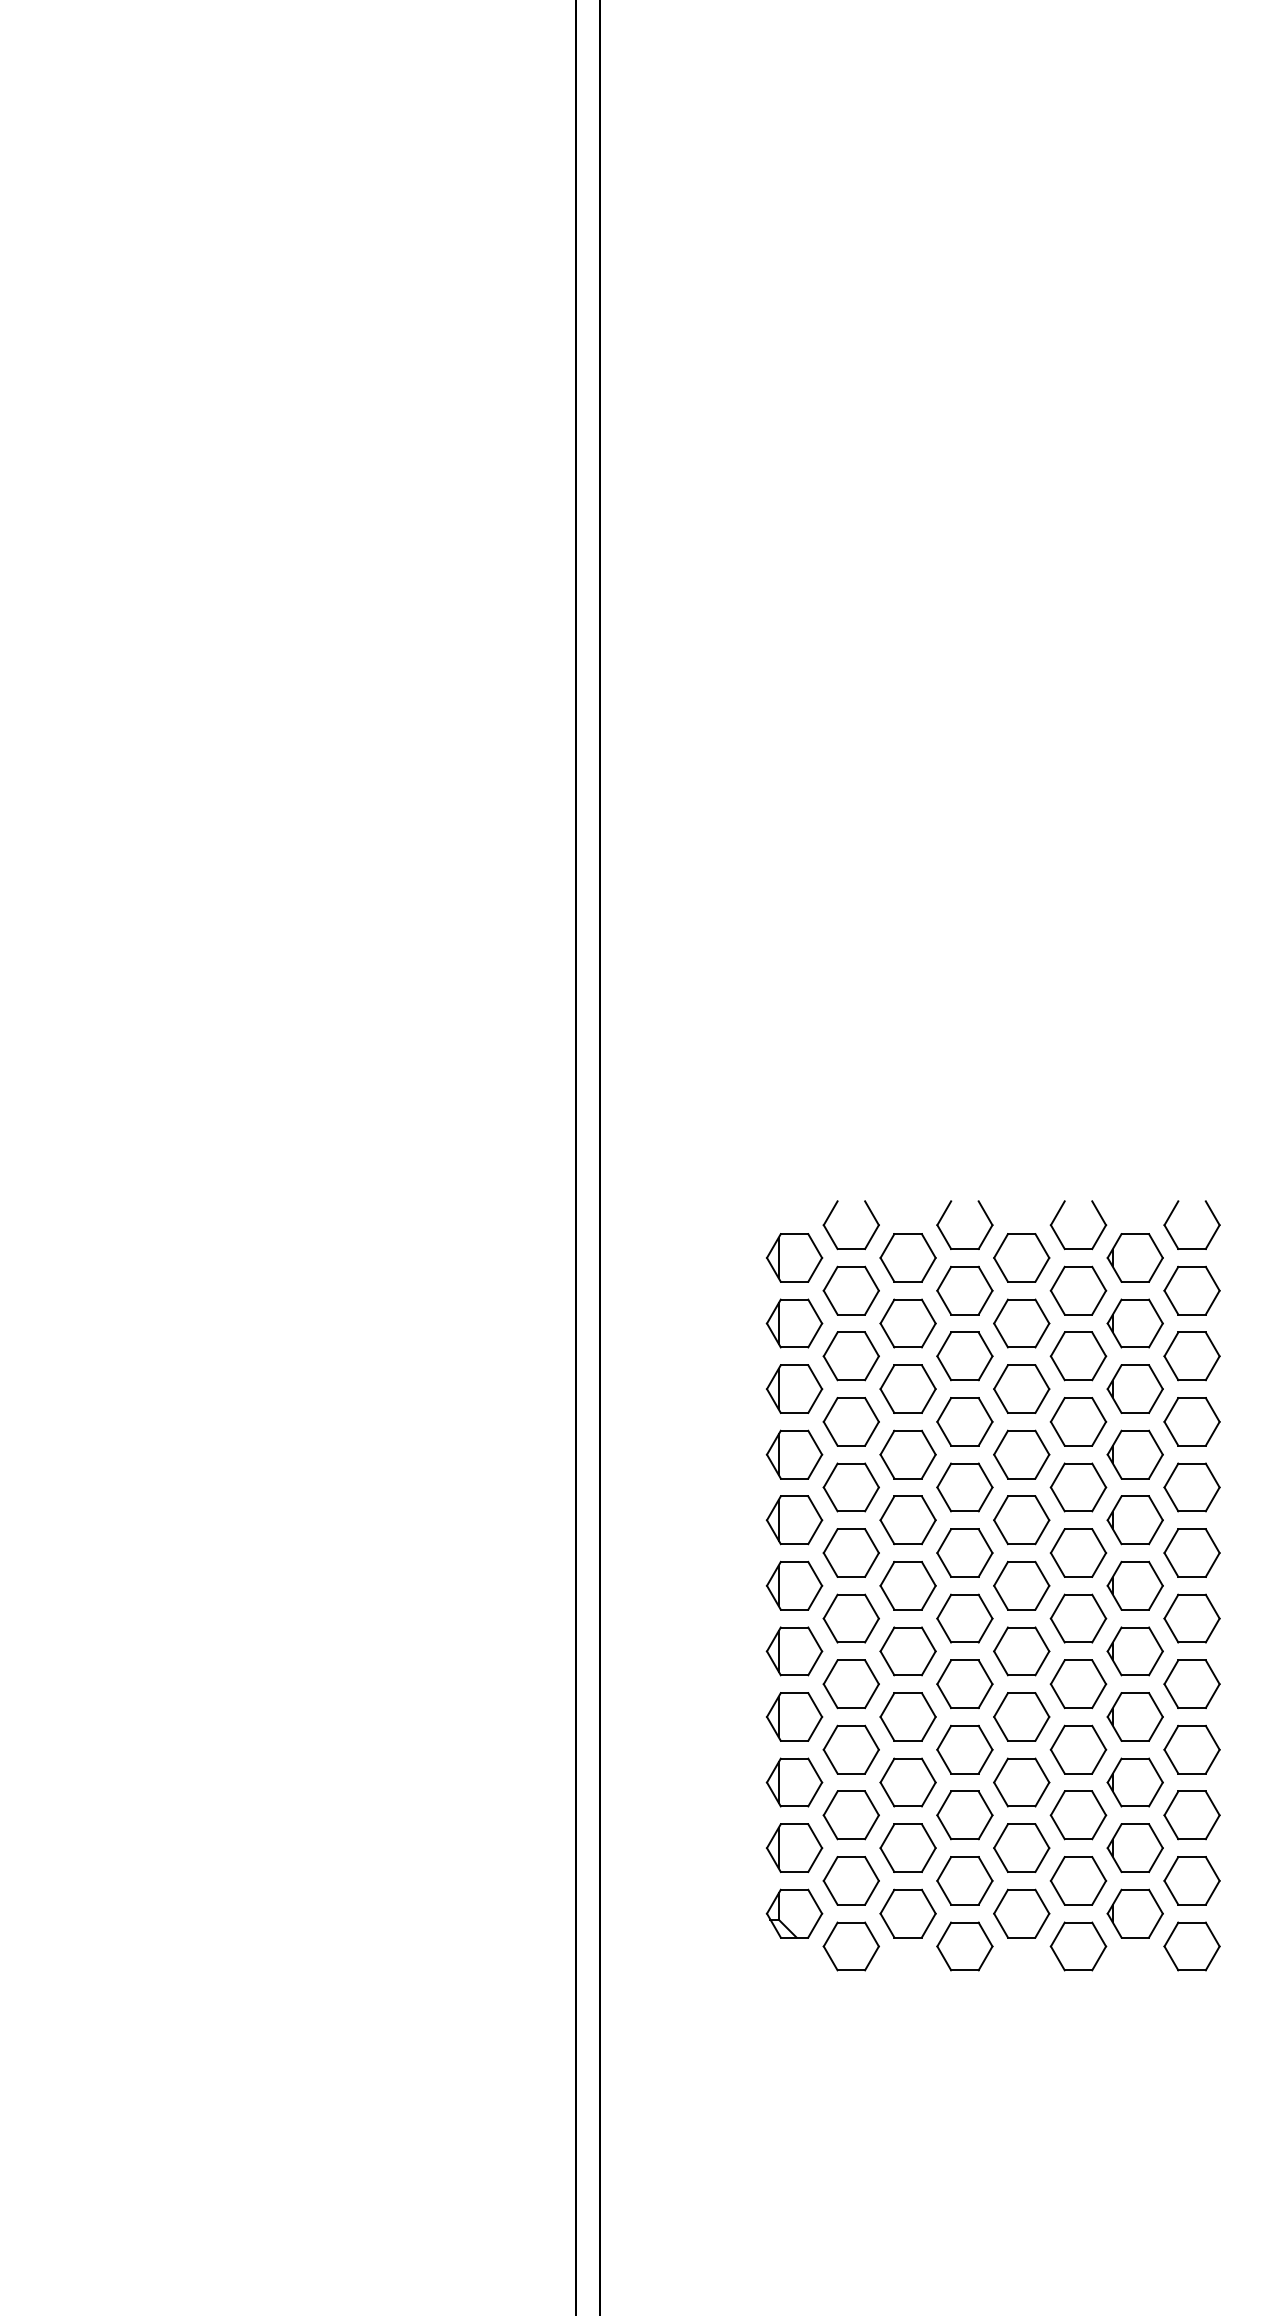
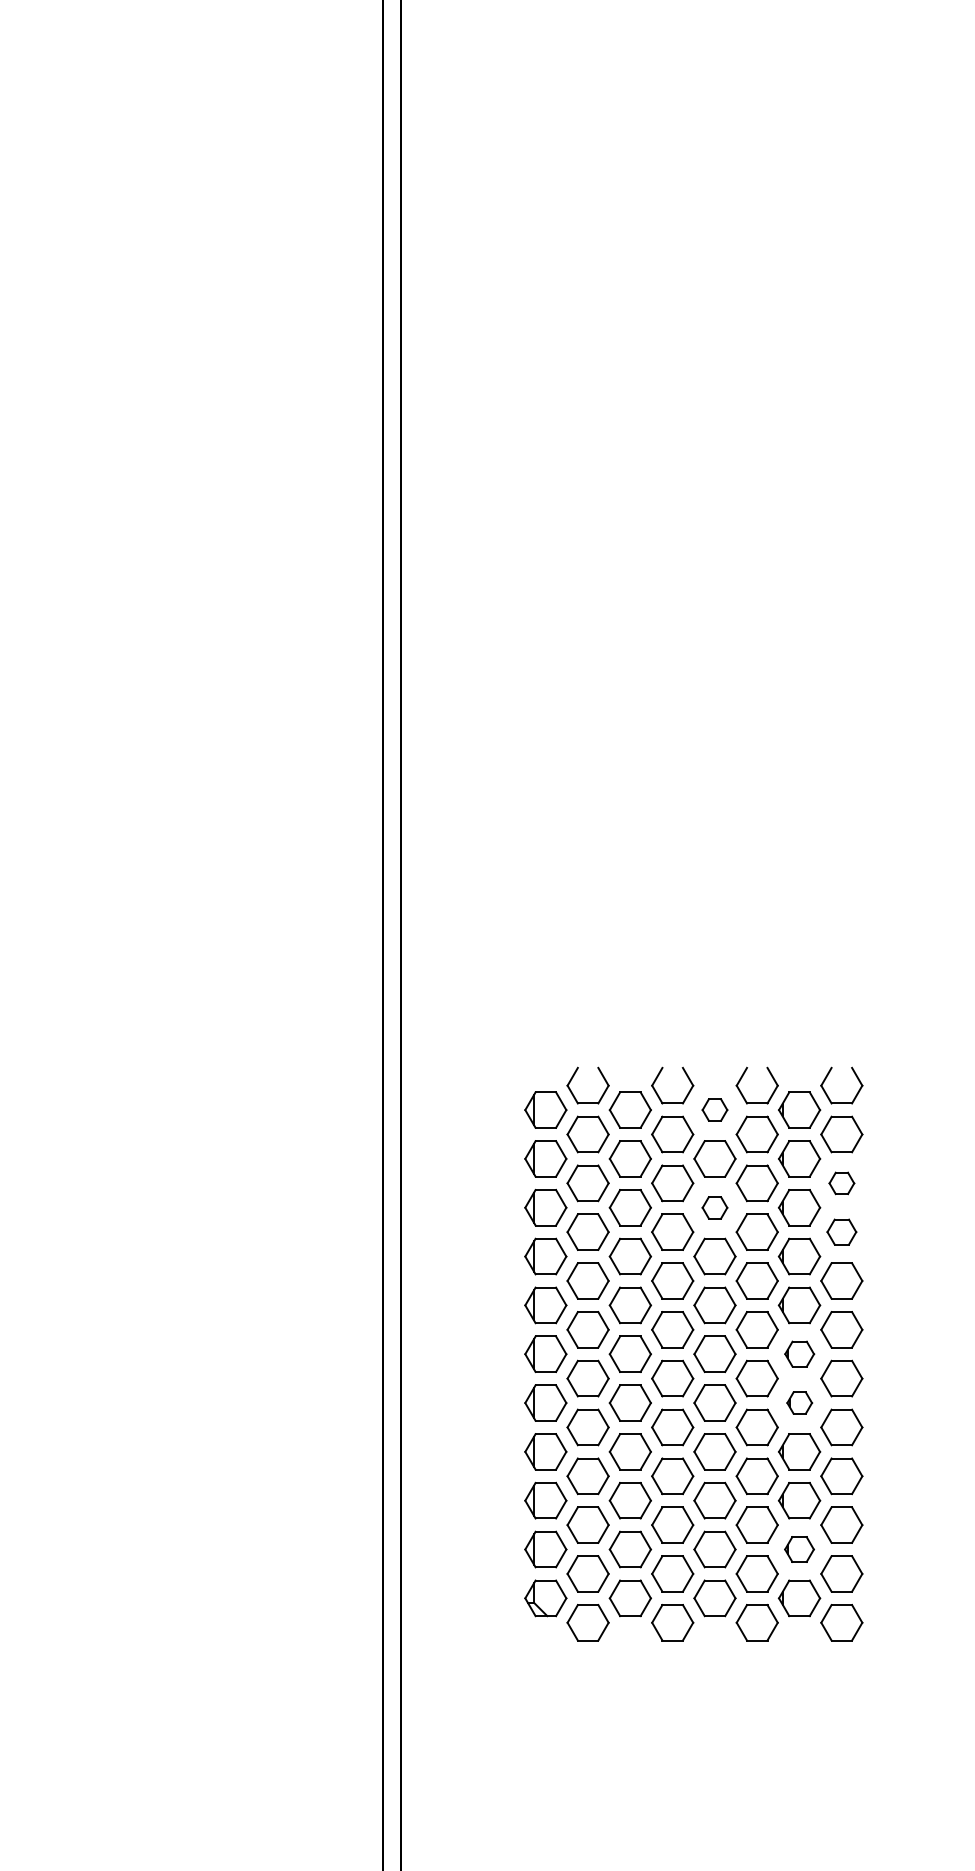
part: (1021, 1257) -> (714, 1109), size x0.6
part: (1191, 1356) -> (841, 1183), size x0.6
part: (1021, 1388) -> (714, 1207), size x0.6
part: (1191, 1420) -> (841, 1231), size x0.7
part: (1135, 1584) -> (799, 1353), size x0.7
part: (1135, 1650) -> (799, 1402), size x0.6
part: (1135, 1848) -> (799, 1549), size x0.7

